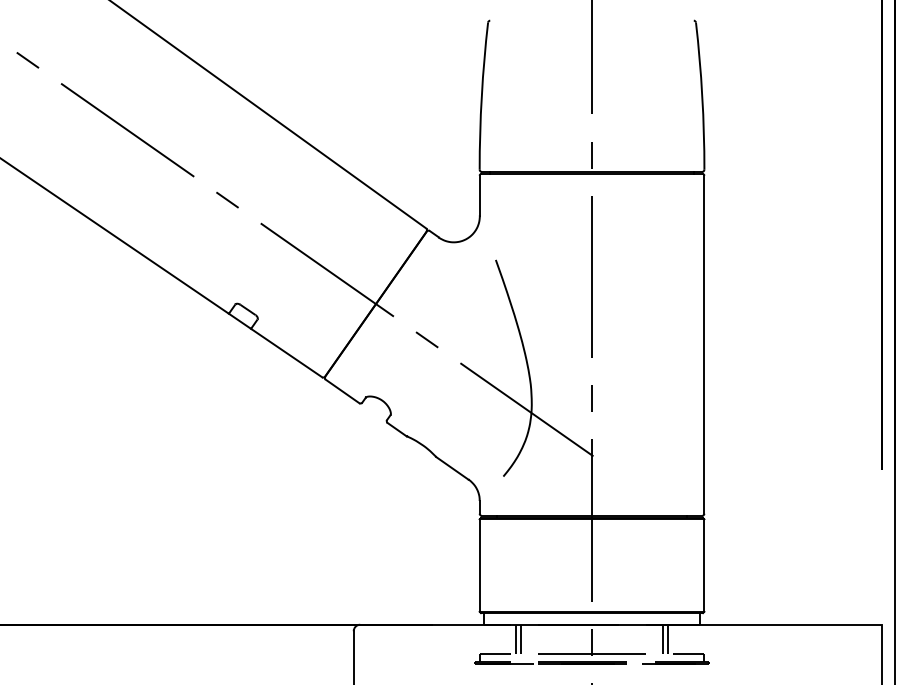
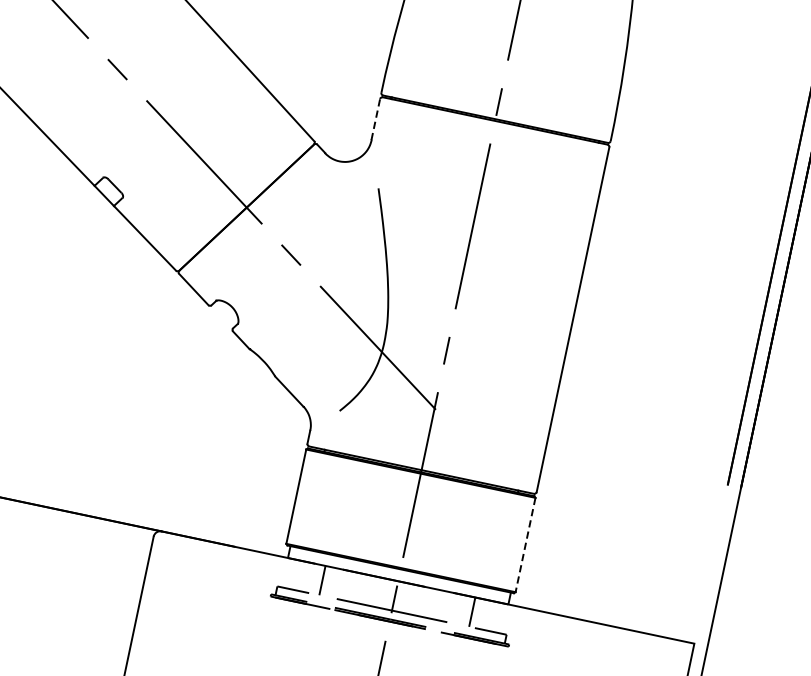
line: (479, 195) -> (375, 119), solid -> dashed
line: (704, 566) -> (525, 545), solid -> dashed
line: (516, 638) -> (318, 579), removed
line: (663, 638) -> (468, 610), removed

